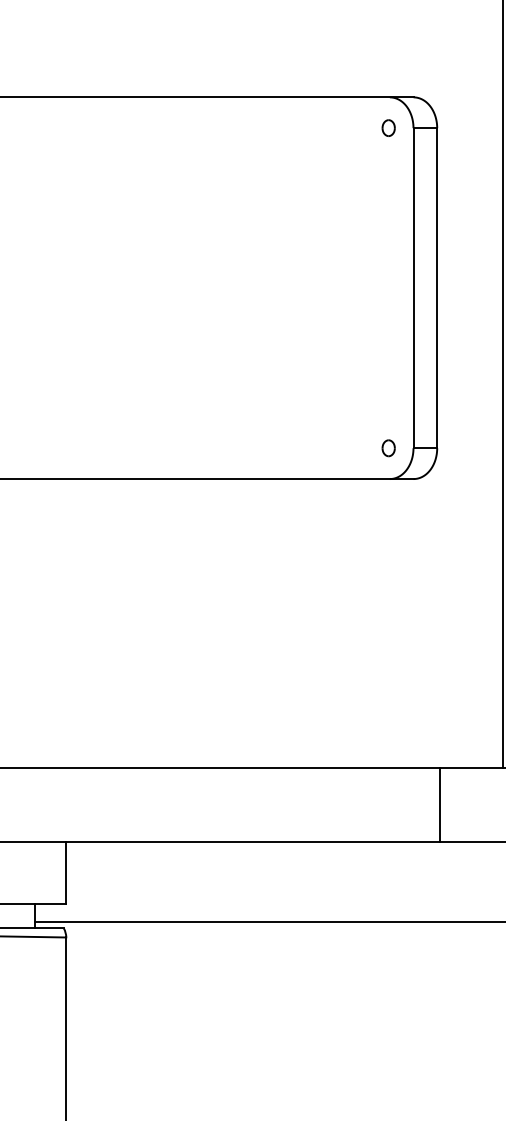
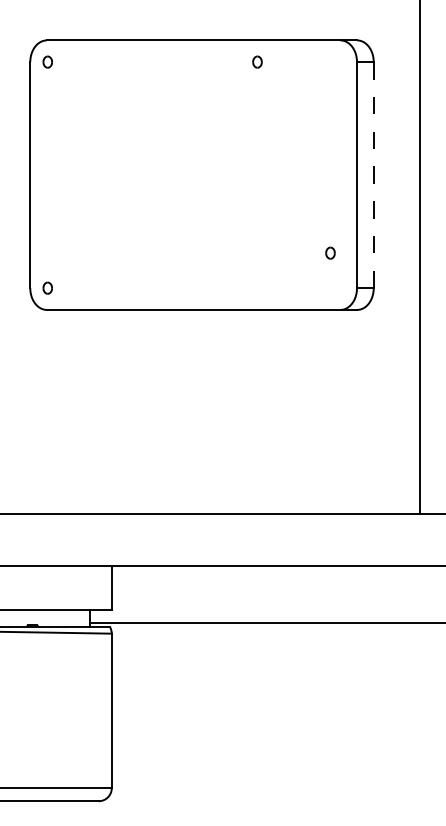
part: (388, 127) -> (257, 61), moved
line: (436, 287) -> (373, 174), solid -> dashed
part: (388, 447) -> (330, 252), moved
line: (439, 805) -> (375, 540), removed

